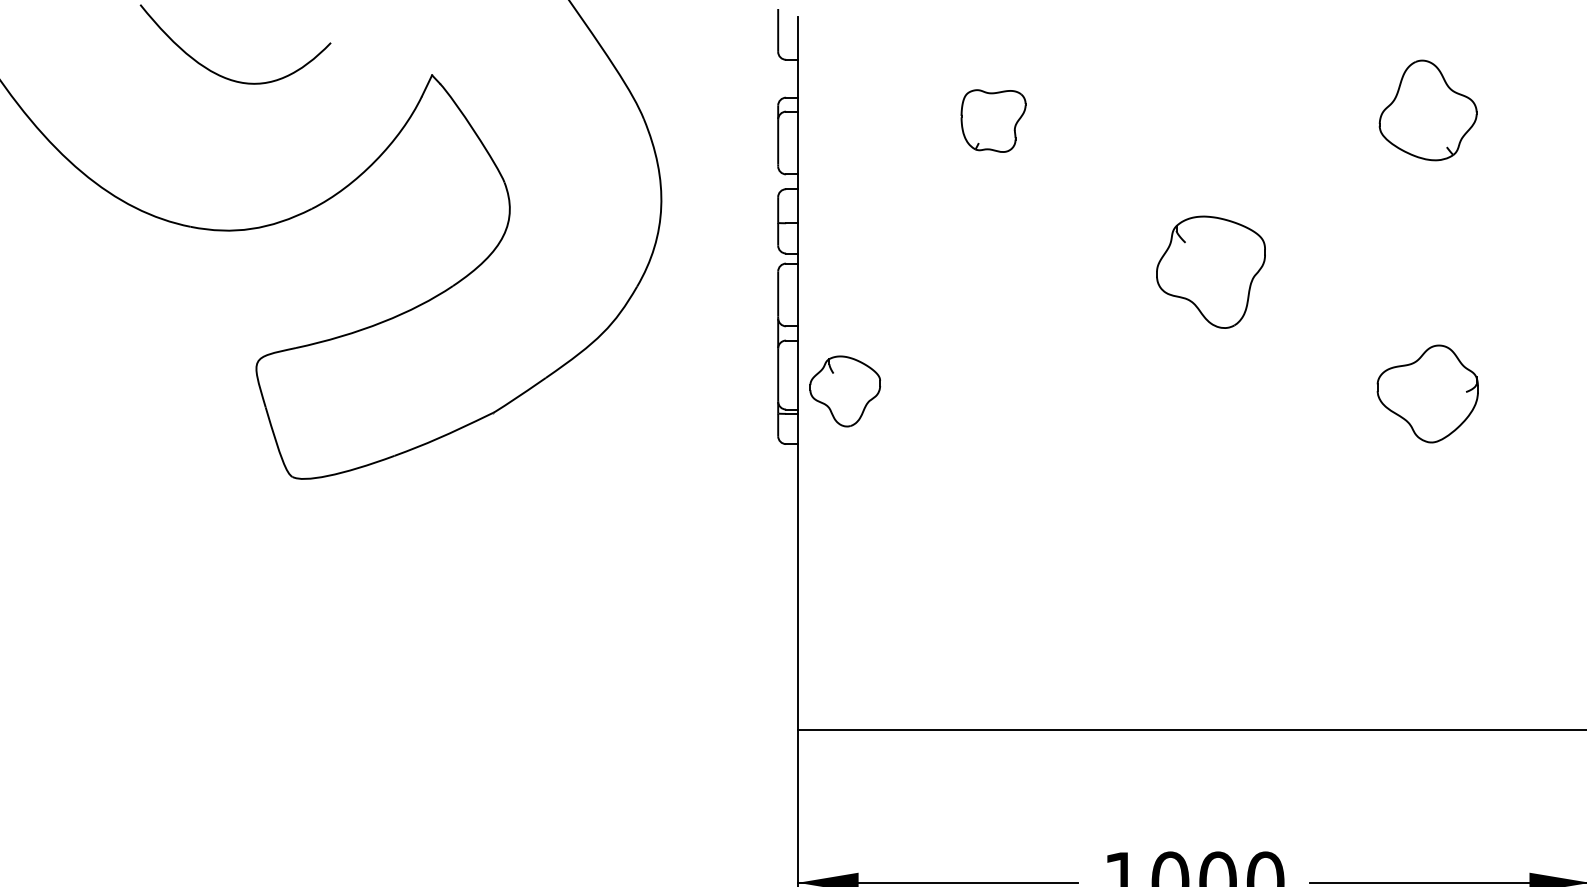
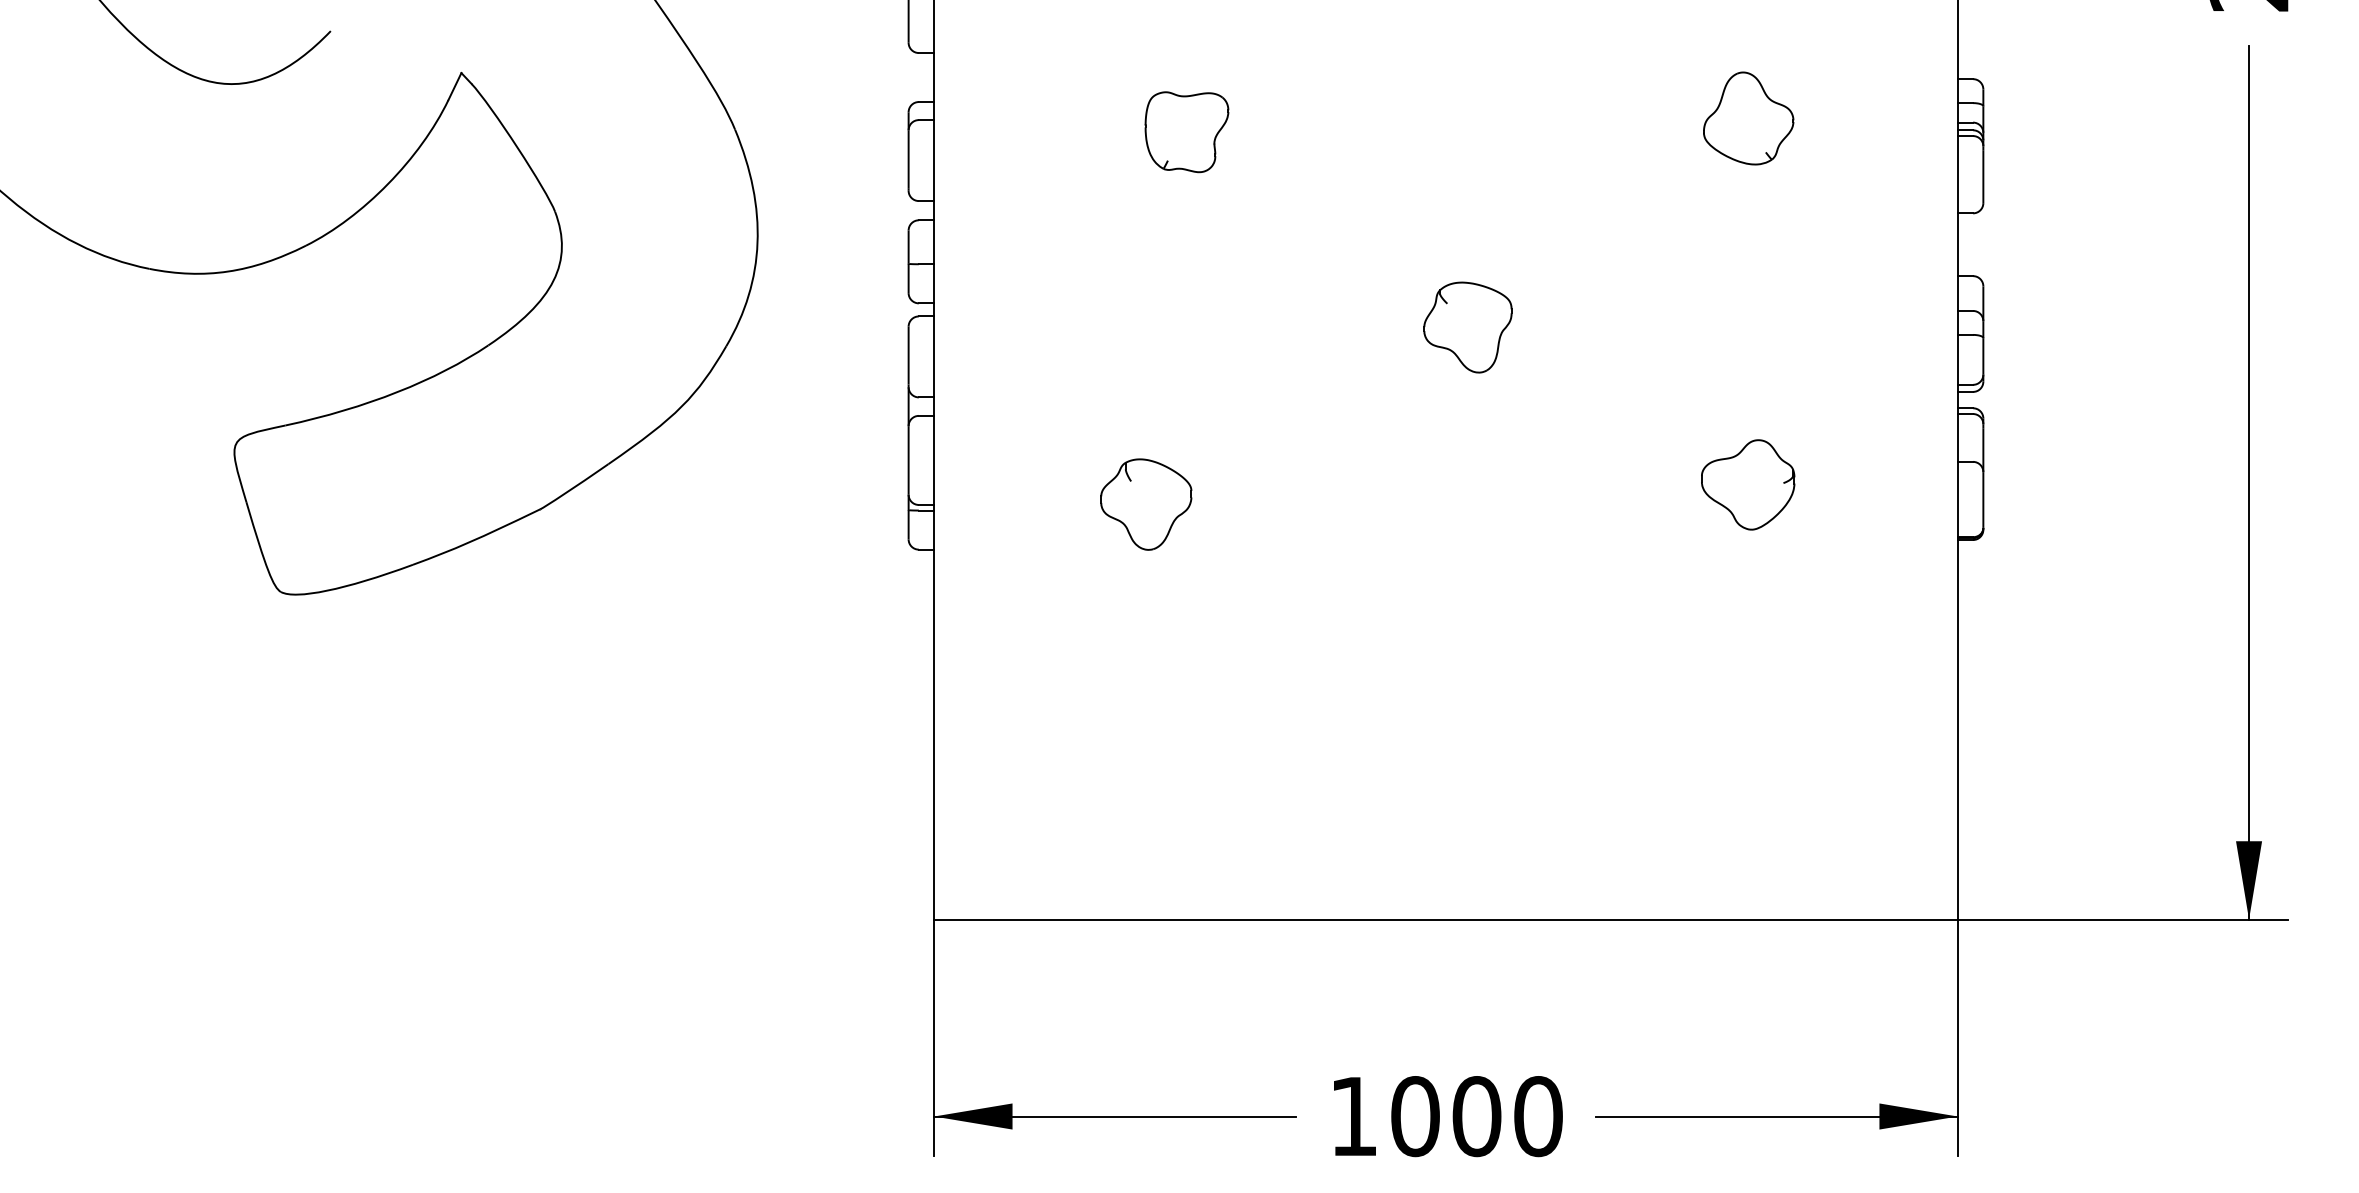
part: (1428, 110) -> (1748, 118), size x0.71
part: (1210, 272) -> (1467, 327), size x0.62
part: (845, 391) -> (1146, 504), moved
part: (1428, 393) -> (1748, 484), size x0.71

